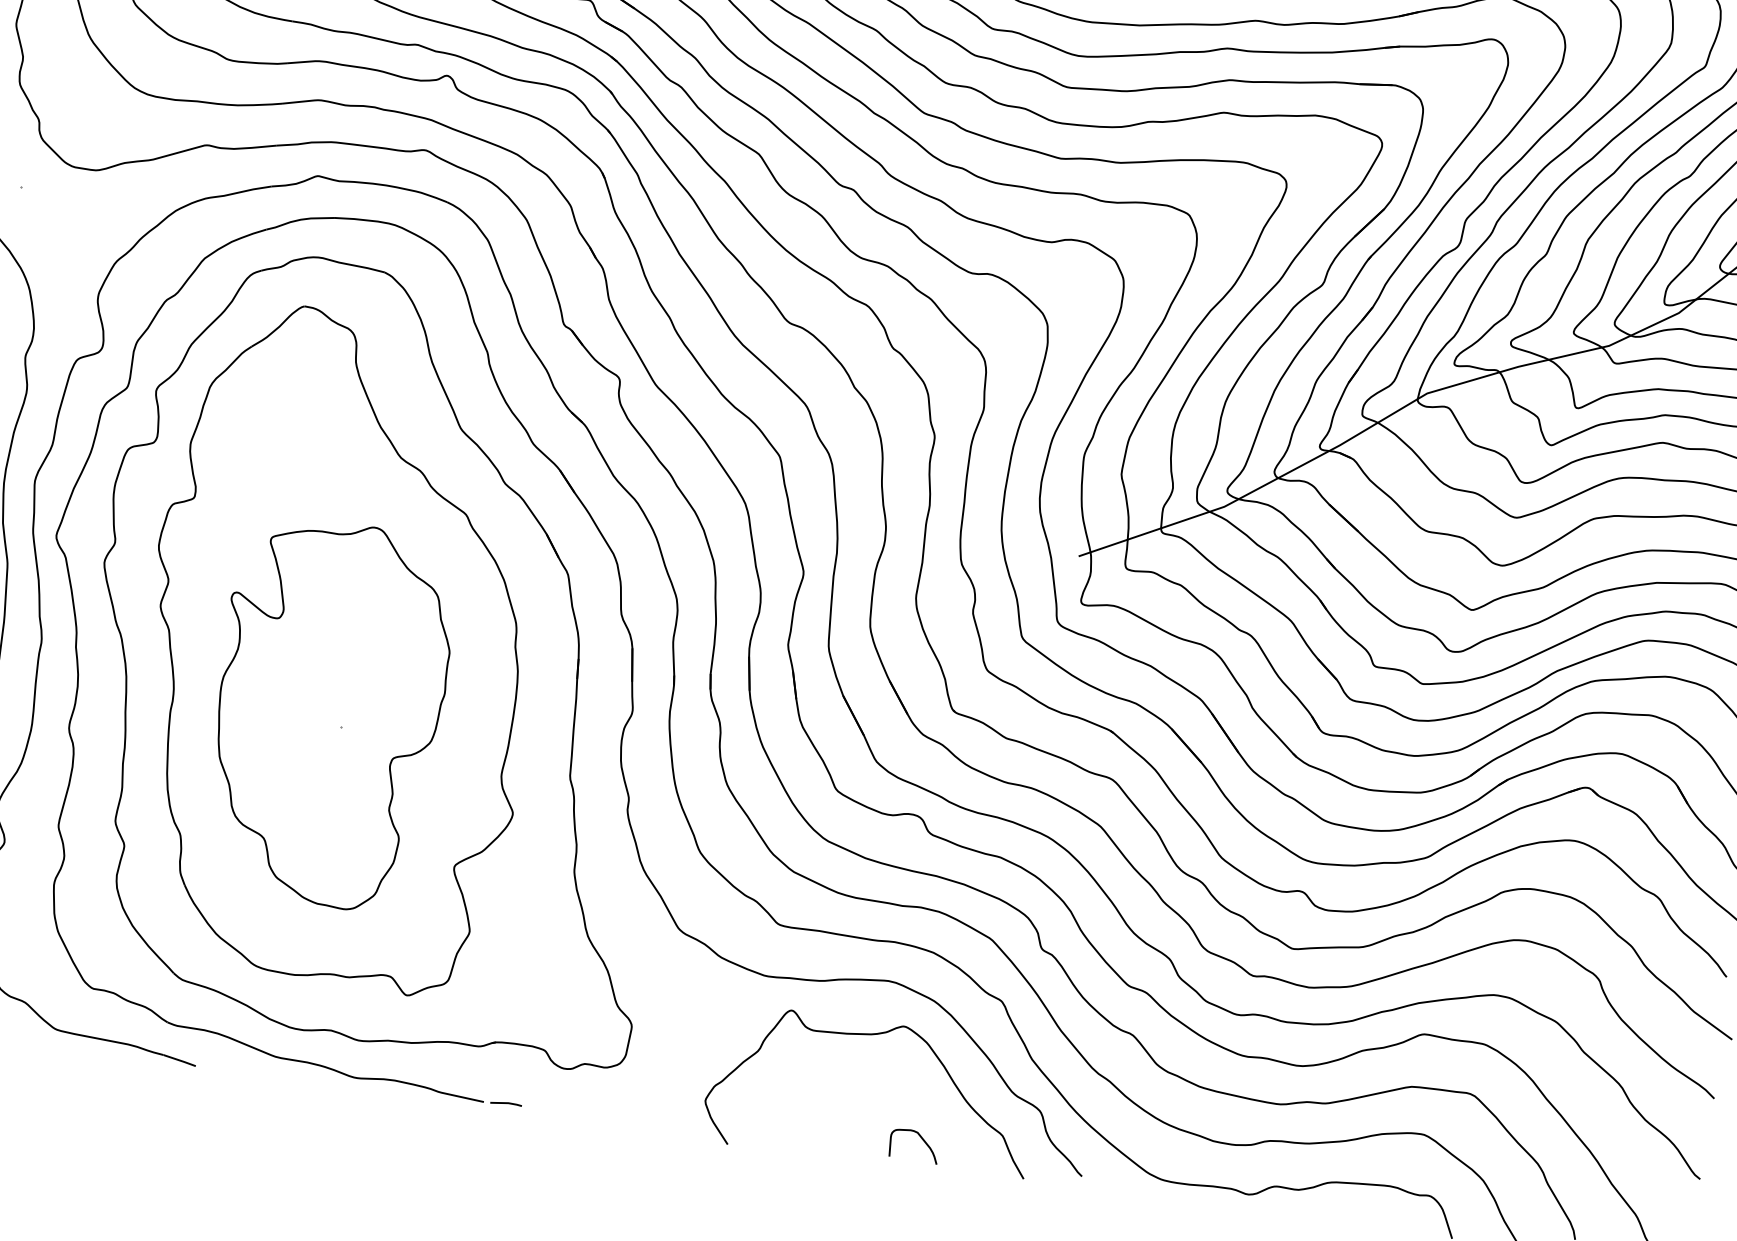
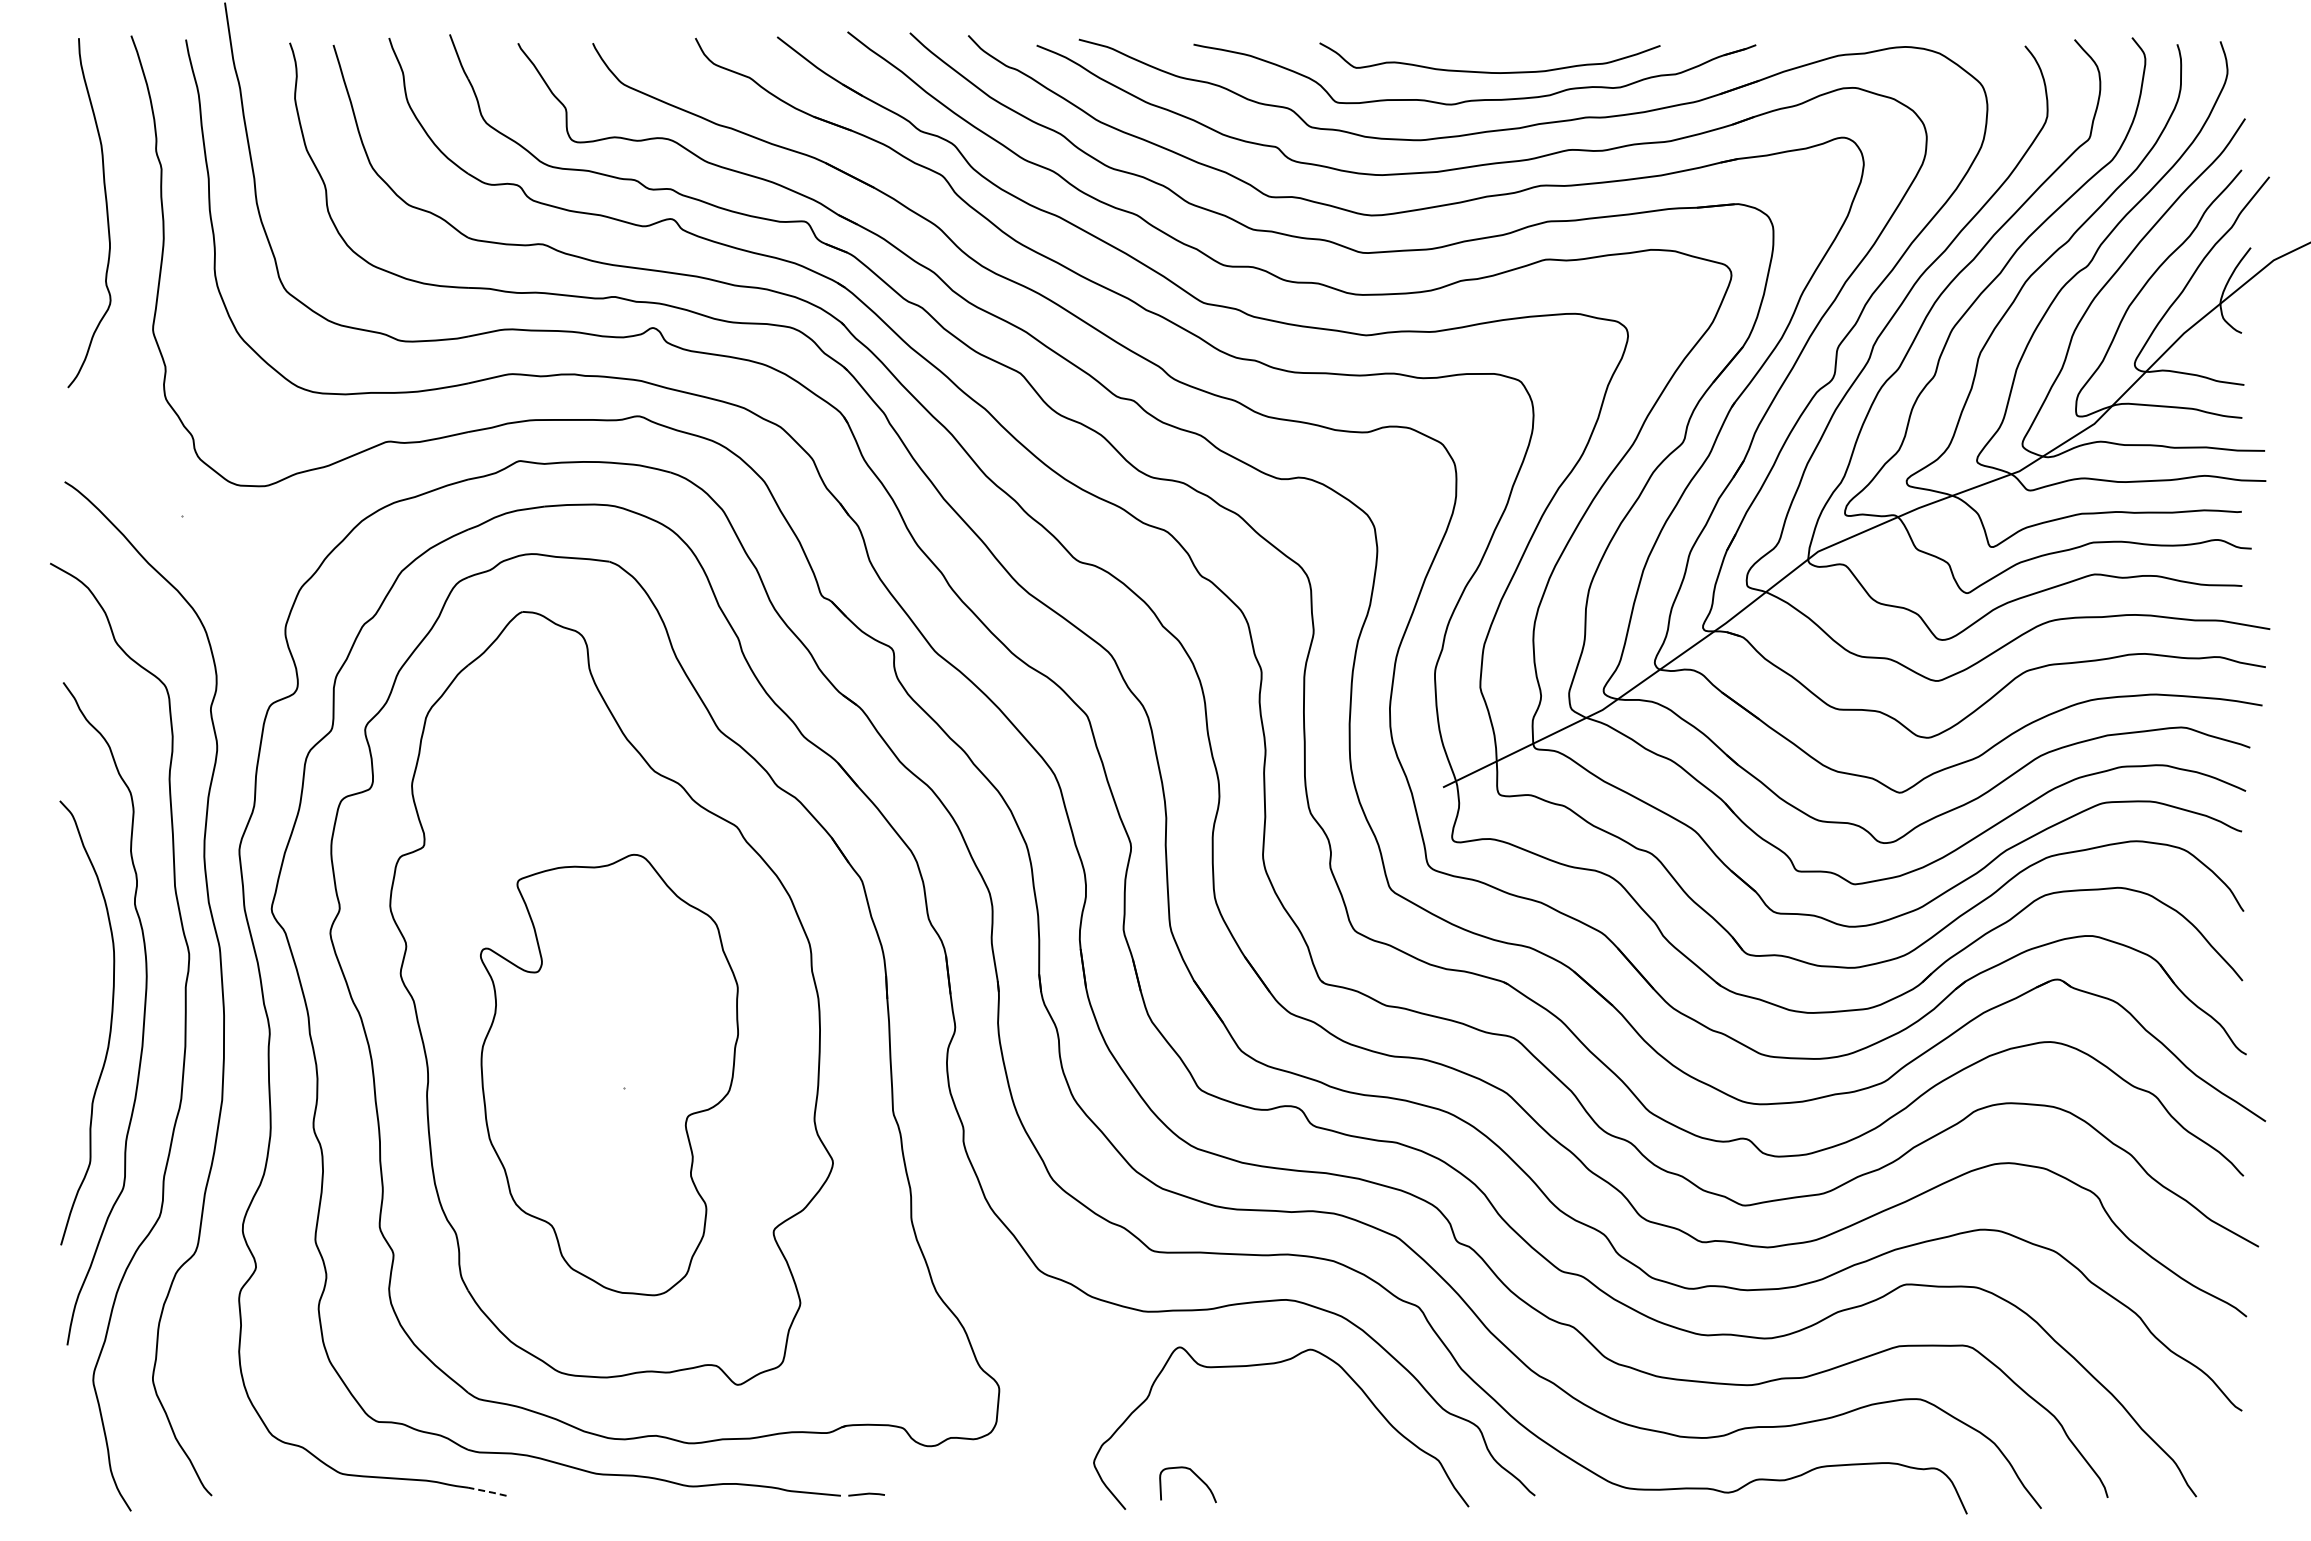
line: (179, 1060) -> (487, 1491), solid -> dashed
curve: (921, 1138) -> (1195, 1475), moved

